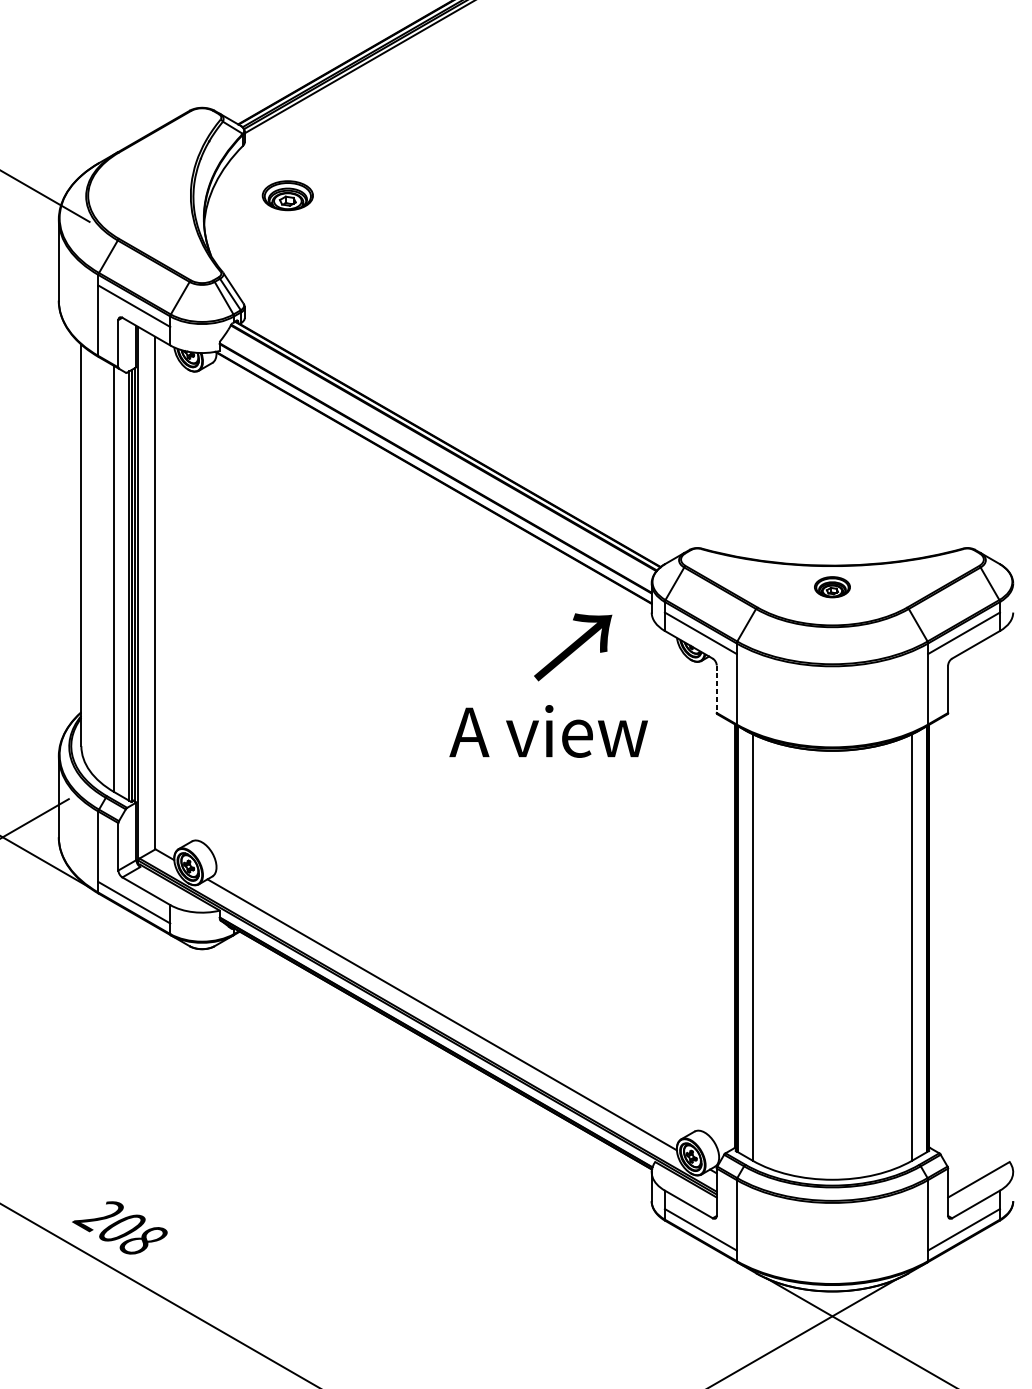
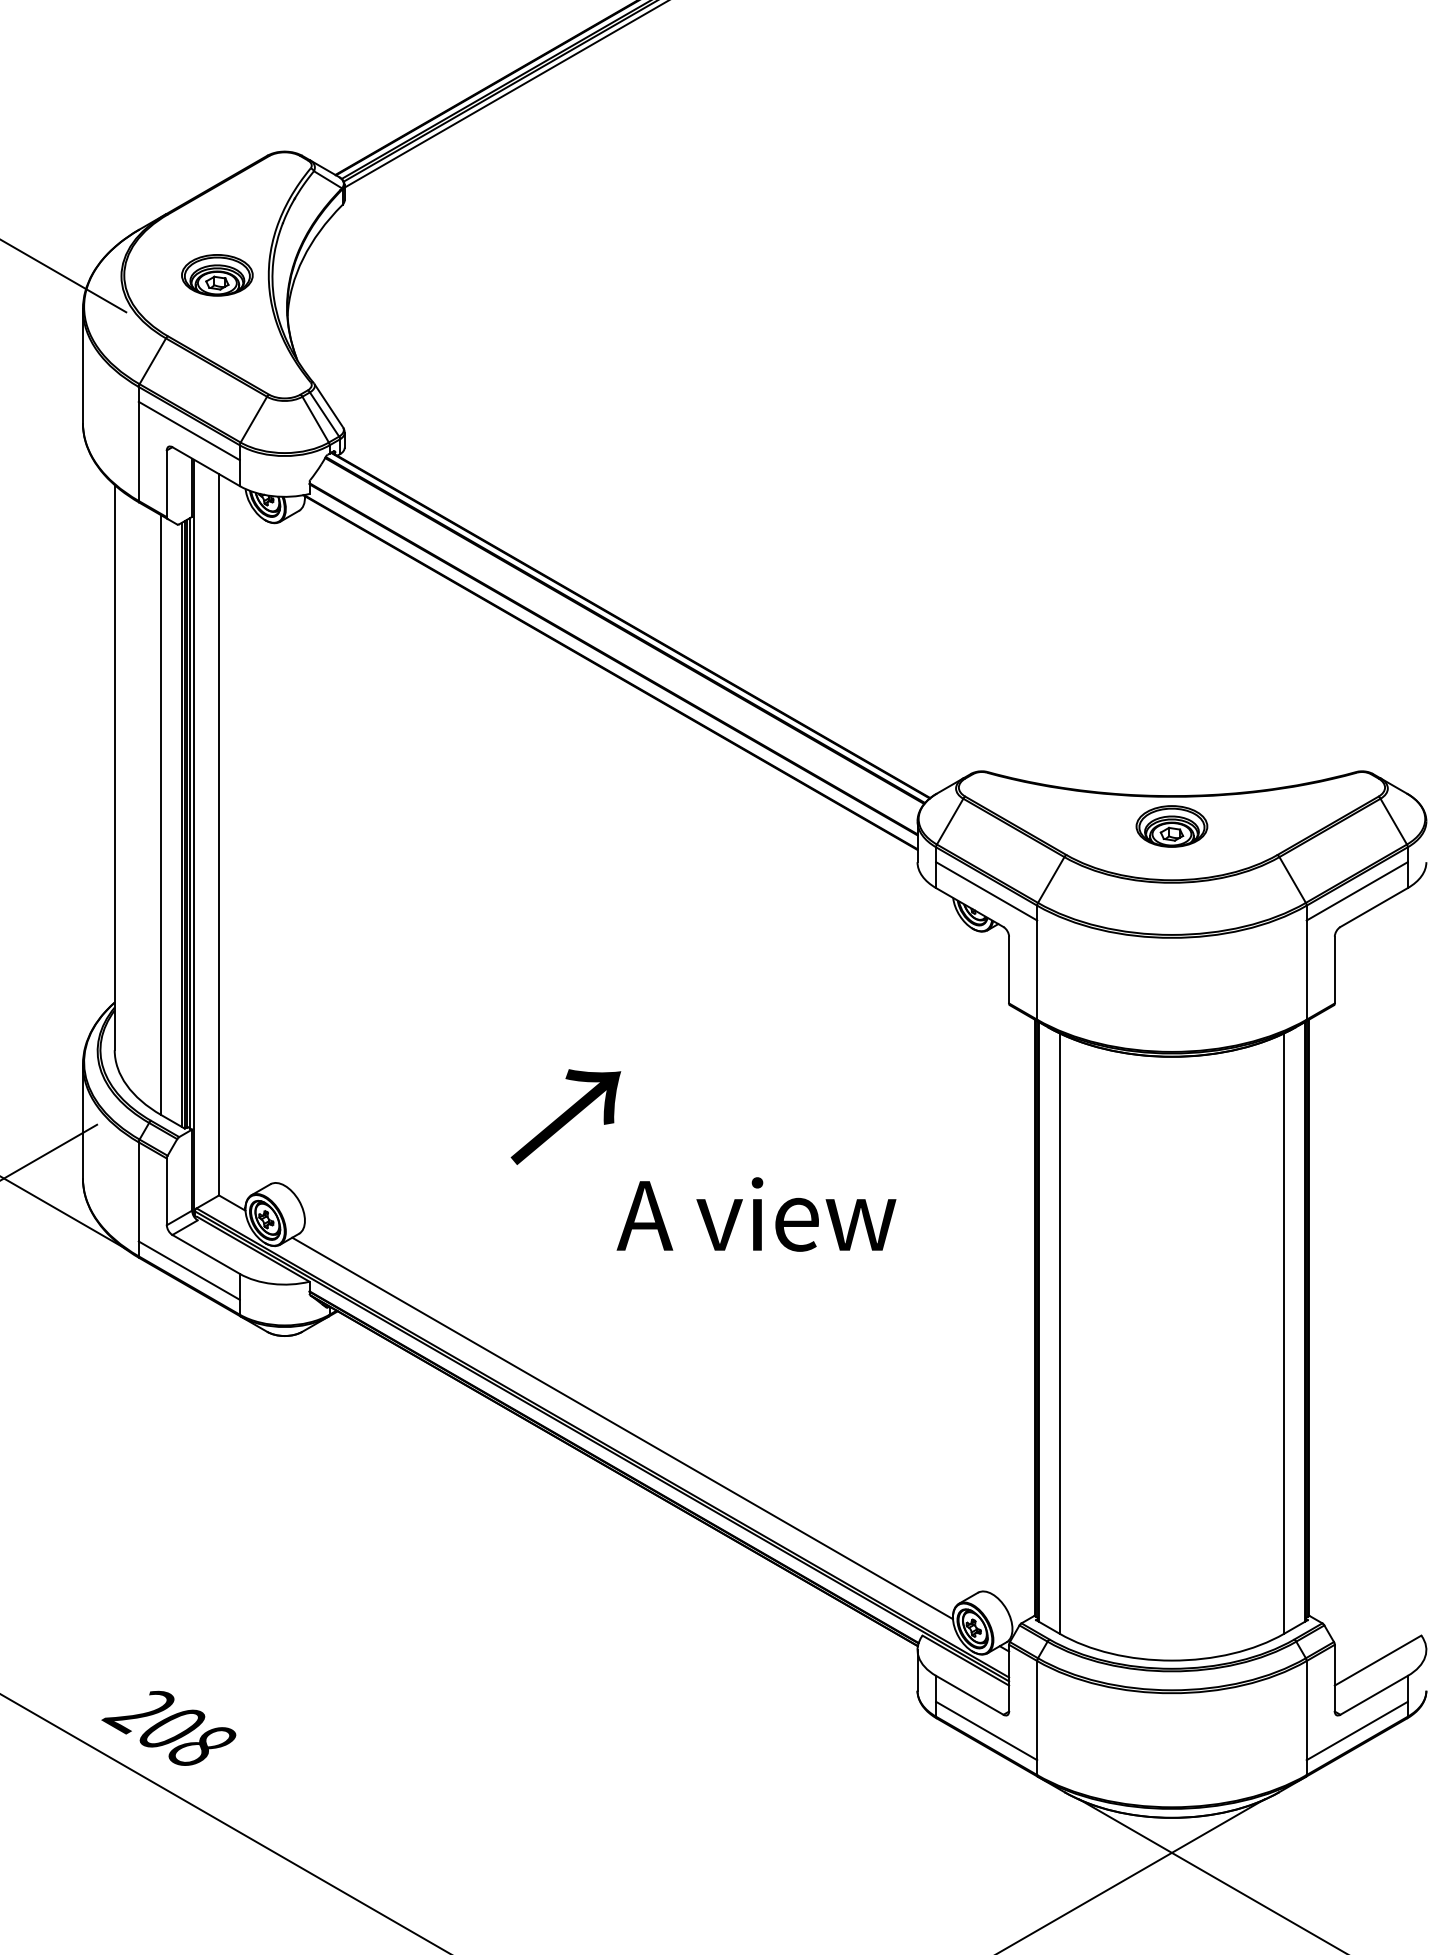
part: (287, 195) -> (217, 275), moved
part: (832, 587) -> (1171, 826), size x1.43
text: (572, 646) -> (565, 1116), moved
line: (717, 689) -> (1009, 970), dashed -> solid
text: (548, 731) -> (756, 1214), moved

